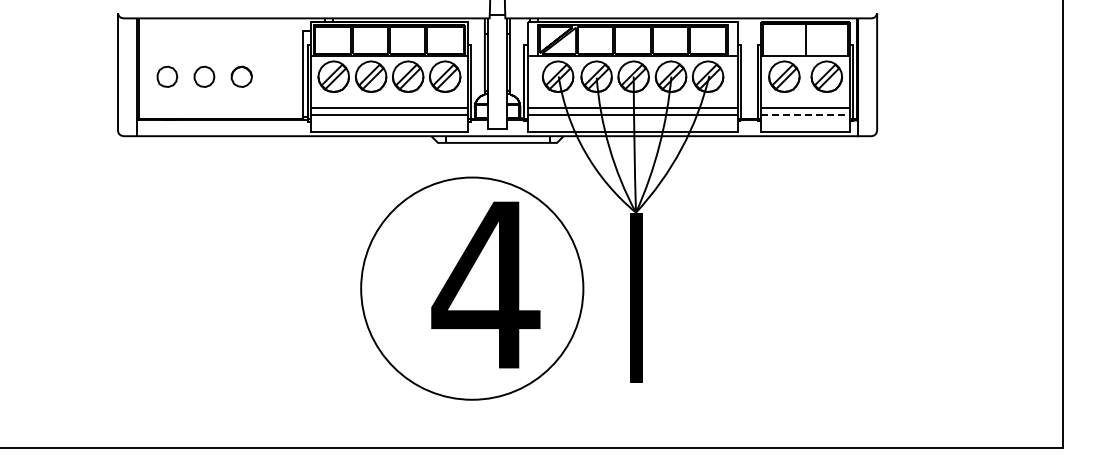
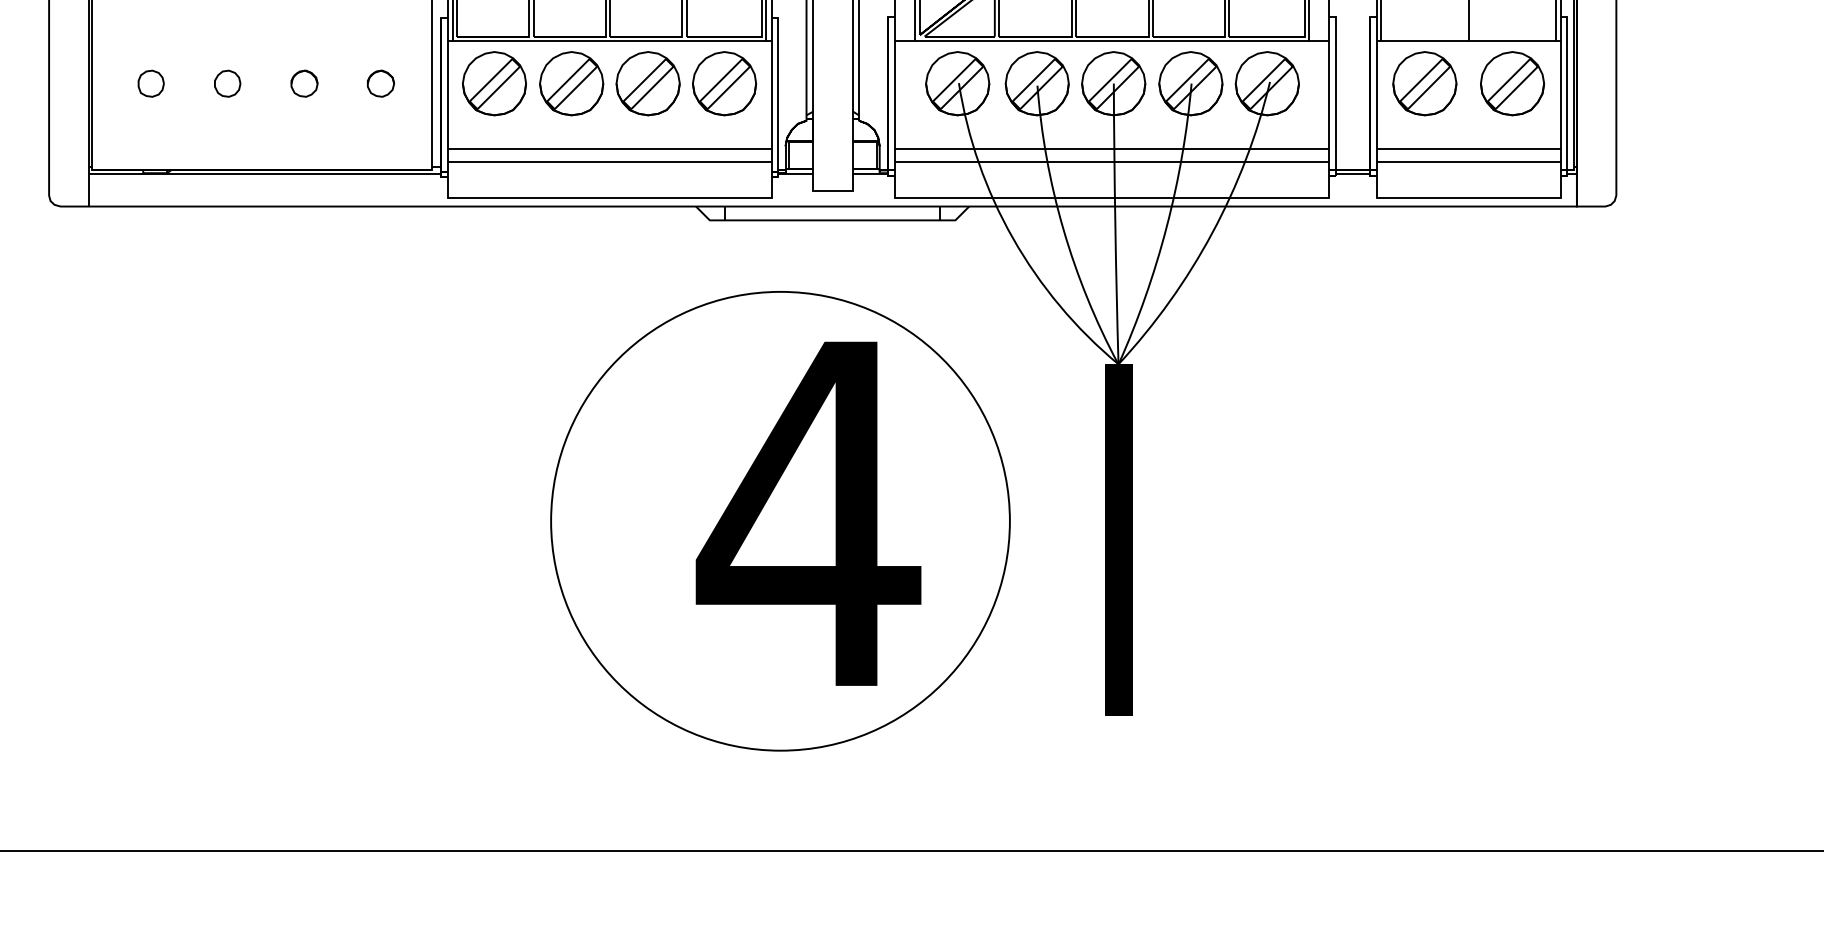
part: (167, 76) -> (151, 83), size x0.62
part: (204, 76) -> (227, 83), size x0.62
part: (241, 76) -> (304, 83), size x0.62
part: (278, 76) -> (380, 83), added
line: (805, 114) -> (1468, 161), dashed -> solid

